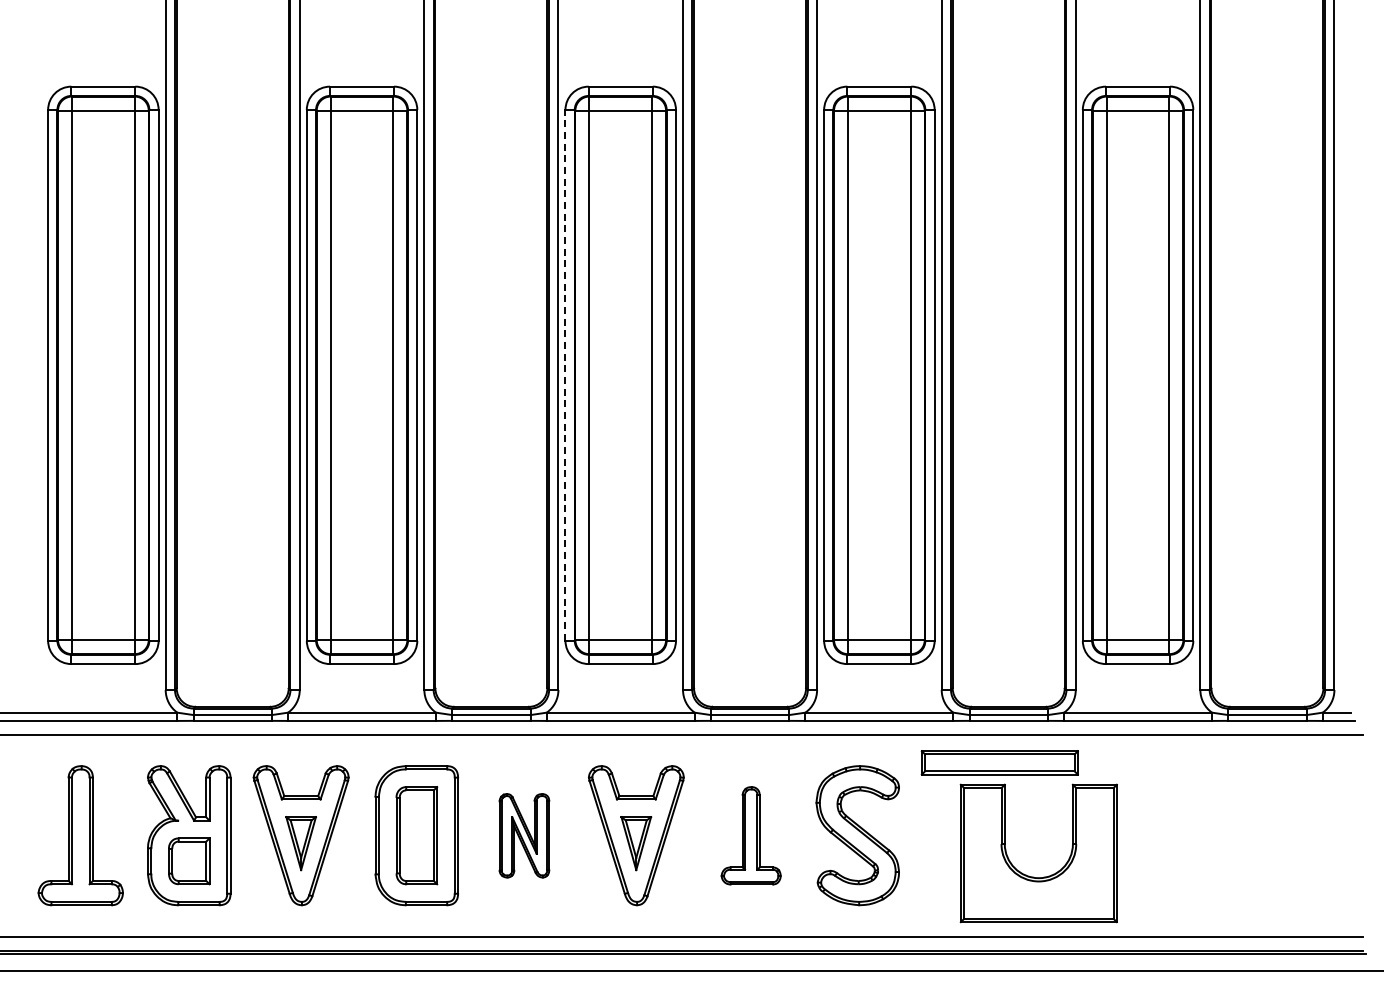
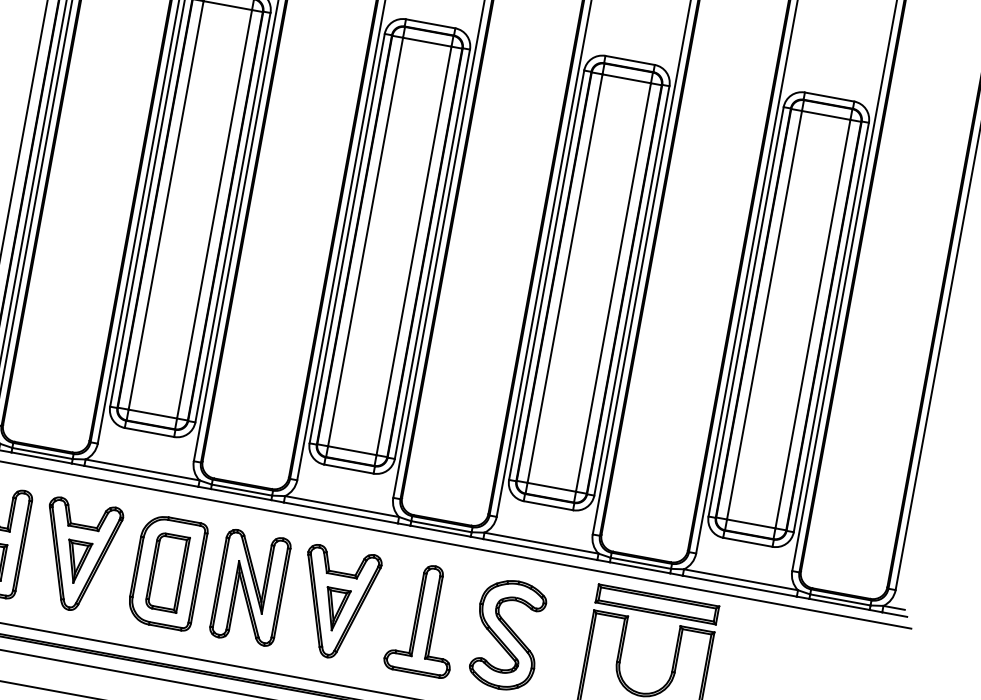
line: (565, 374) -> (347, 237), dashed -> solid
part: (999, 762) -> (657, 604), moved
part: (524, 835) -> (250, 587), size x1.67
part: (751, 835) -> (425, 619), size x1.43

